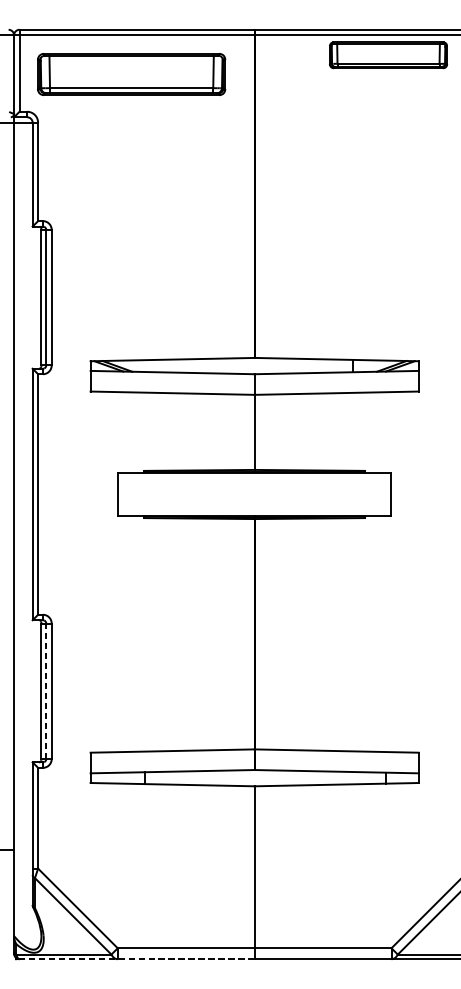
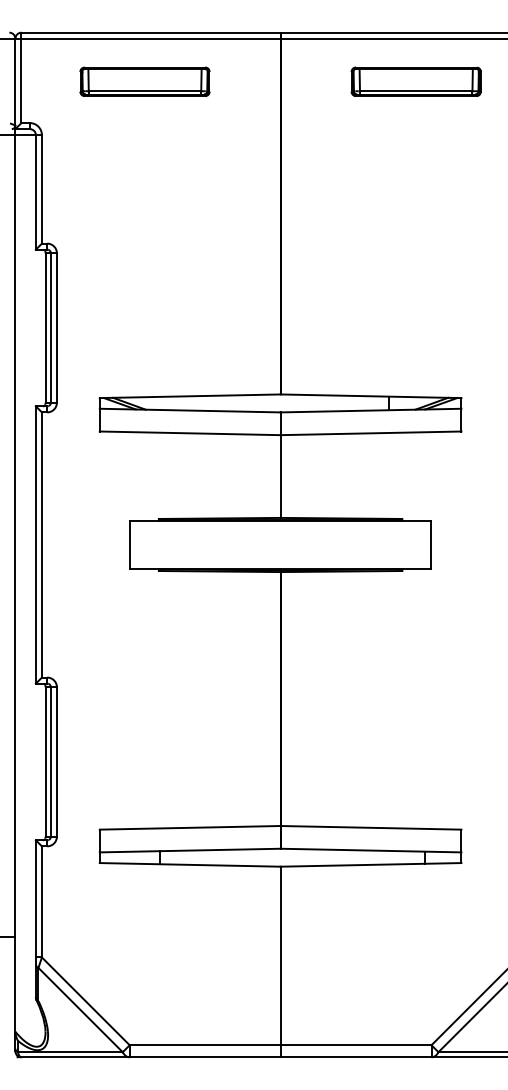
part: (387, 55) -> (415, 81), moved
part: (131, 74) -> (144, 81), size x0.62
line: (45, 690) -> (50, 761), dashed -> solid
line: (137, 959) -> (151, 1057), dashed -> solid

